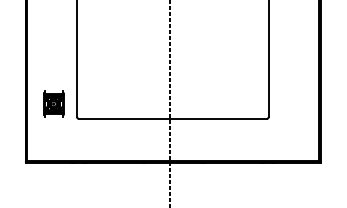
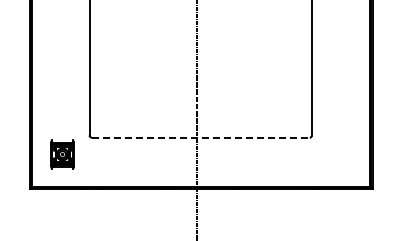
part: (53, 104) -> (62, 154), moved
line: (172, 118) -> (200, 137), solid -> dashed

